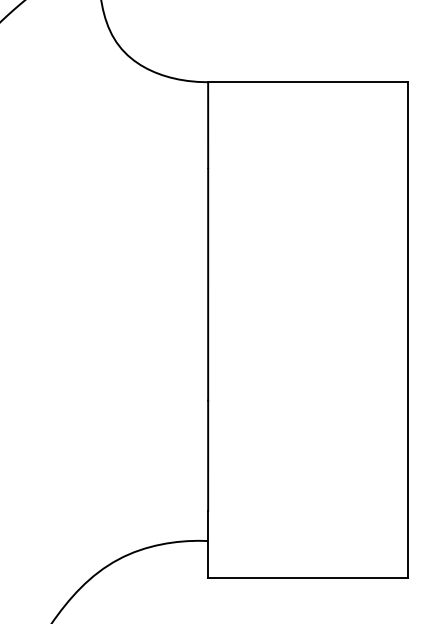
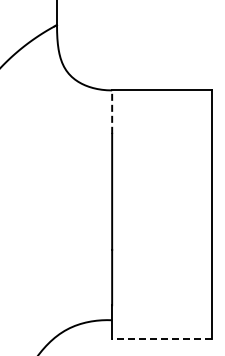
line: (208, 124) -> (112, 111), solid -> dashed
line: (308, 577) -> (162, 338), solid -> dashed

